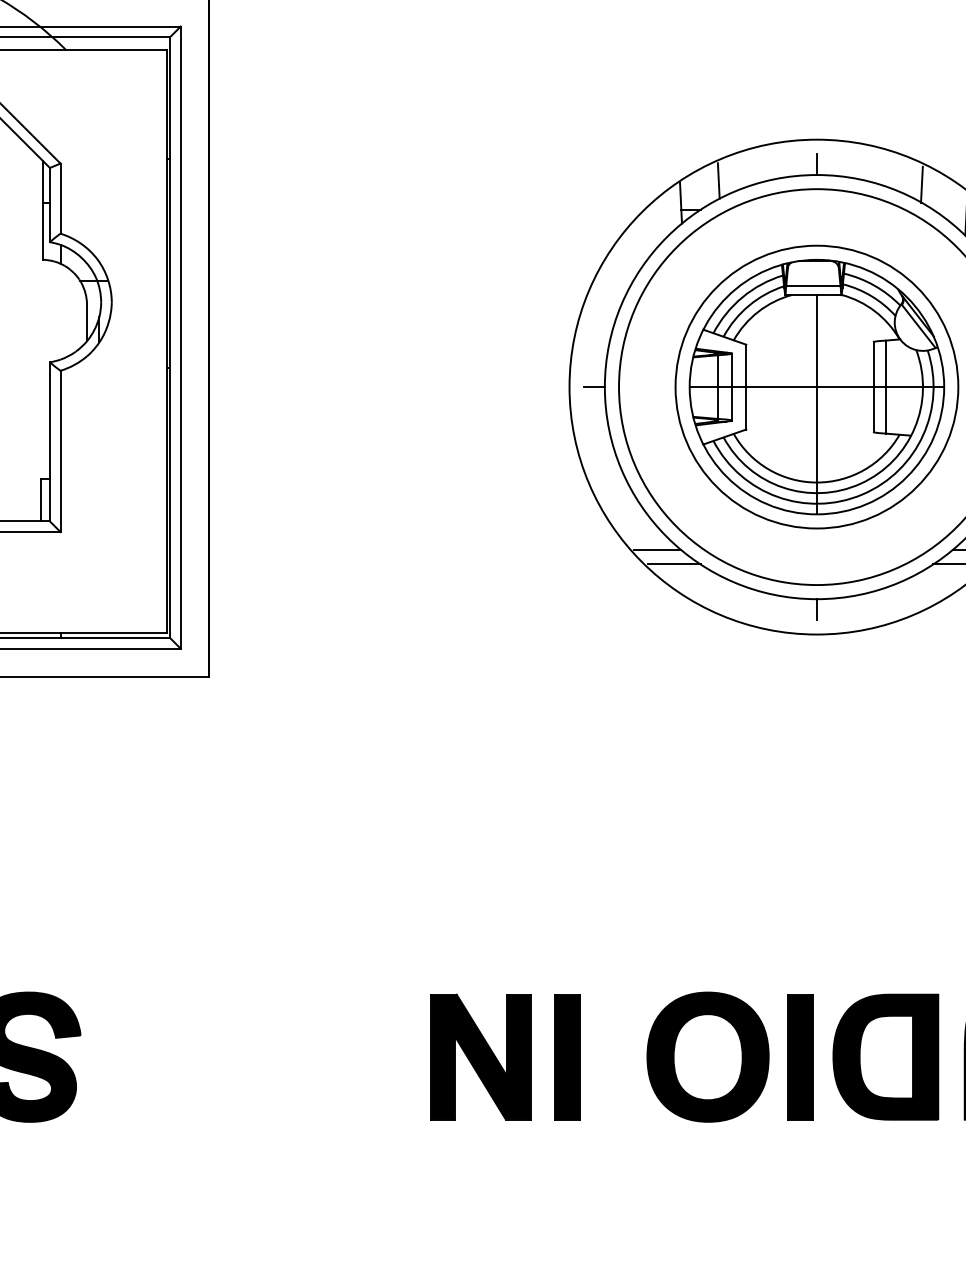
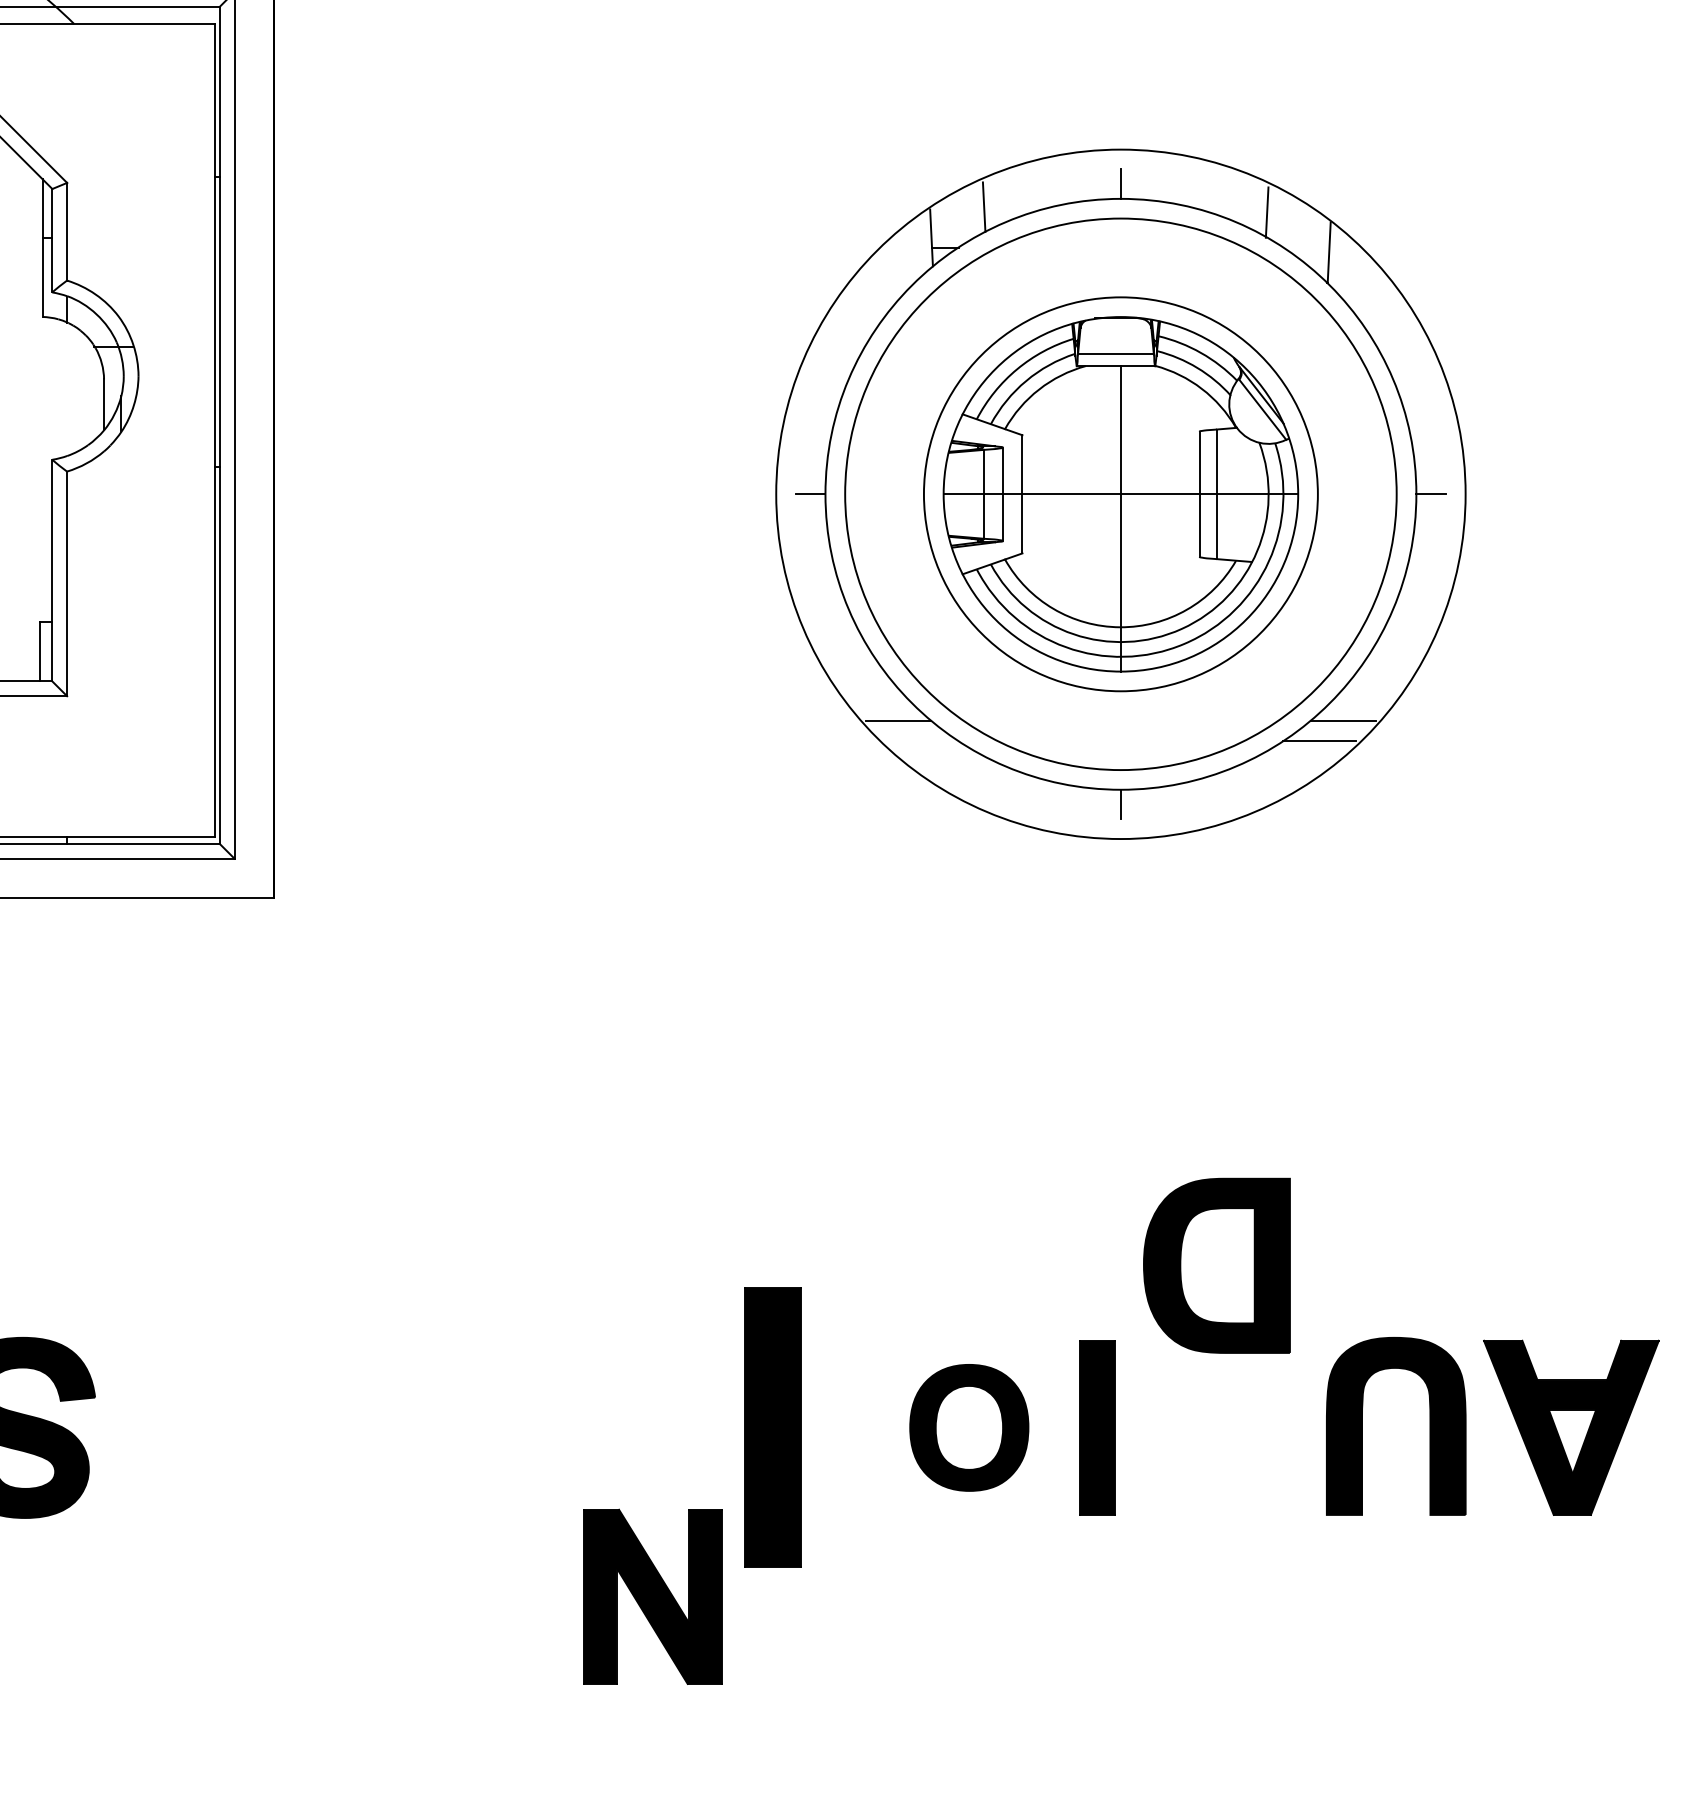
line: (673, 563) -> (921, 740), removed
part: (480, 1056) -> (652, 1596), moved
part: (567, 1056) -> (773, 1427), size x1.6
part: (708, 1056) -> (969, 1427), size x0.7
part: (885, 1056) -> (1216, 1265), moved

